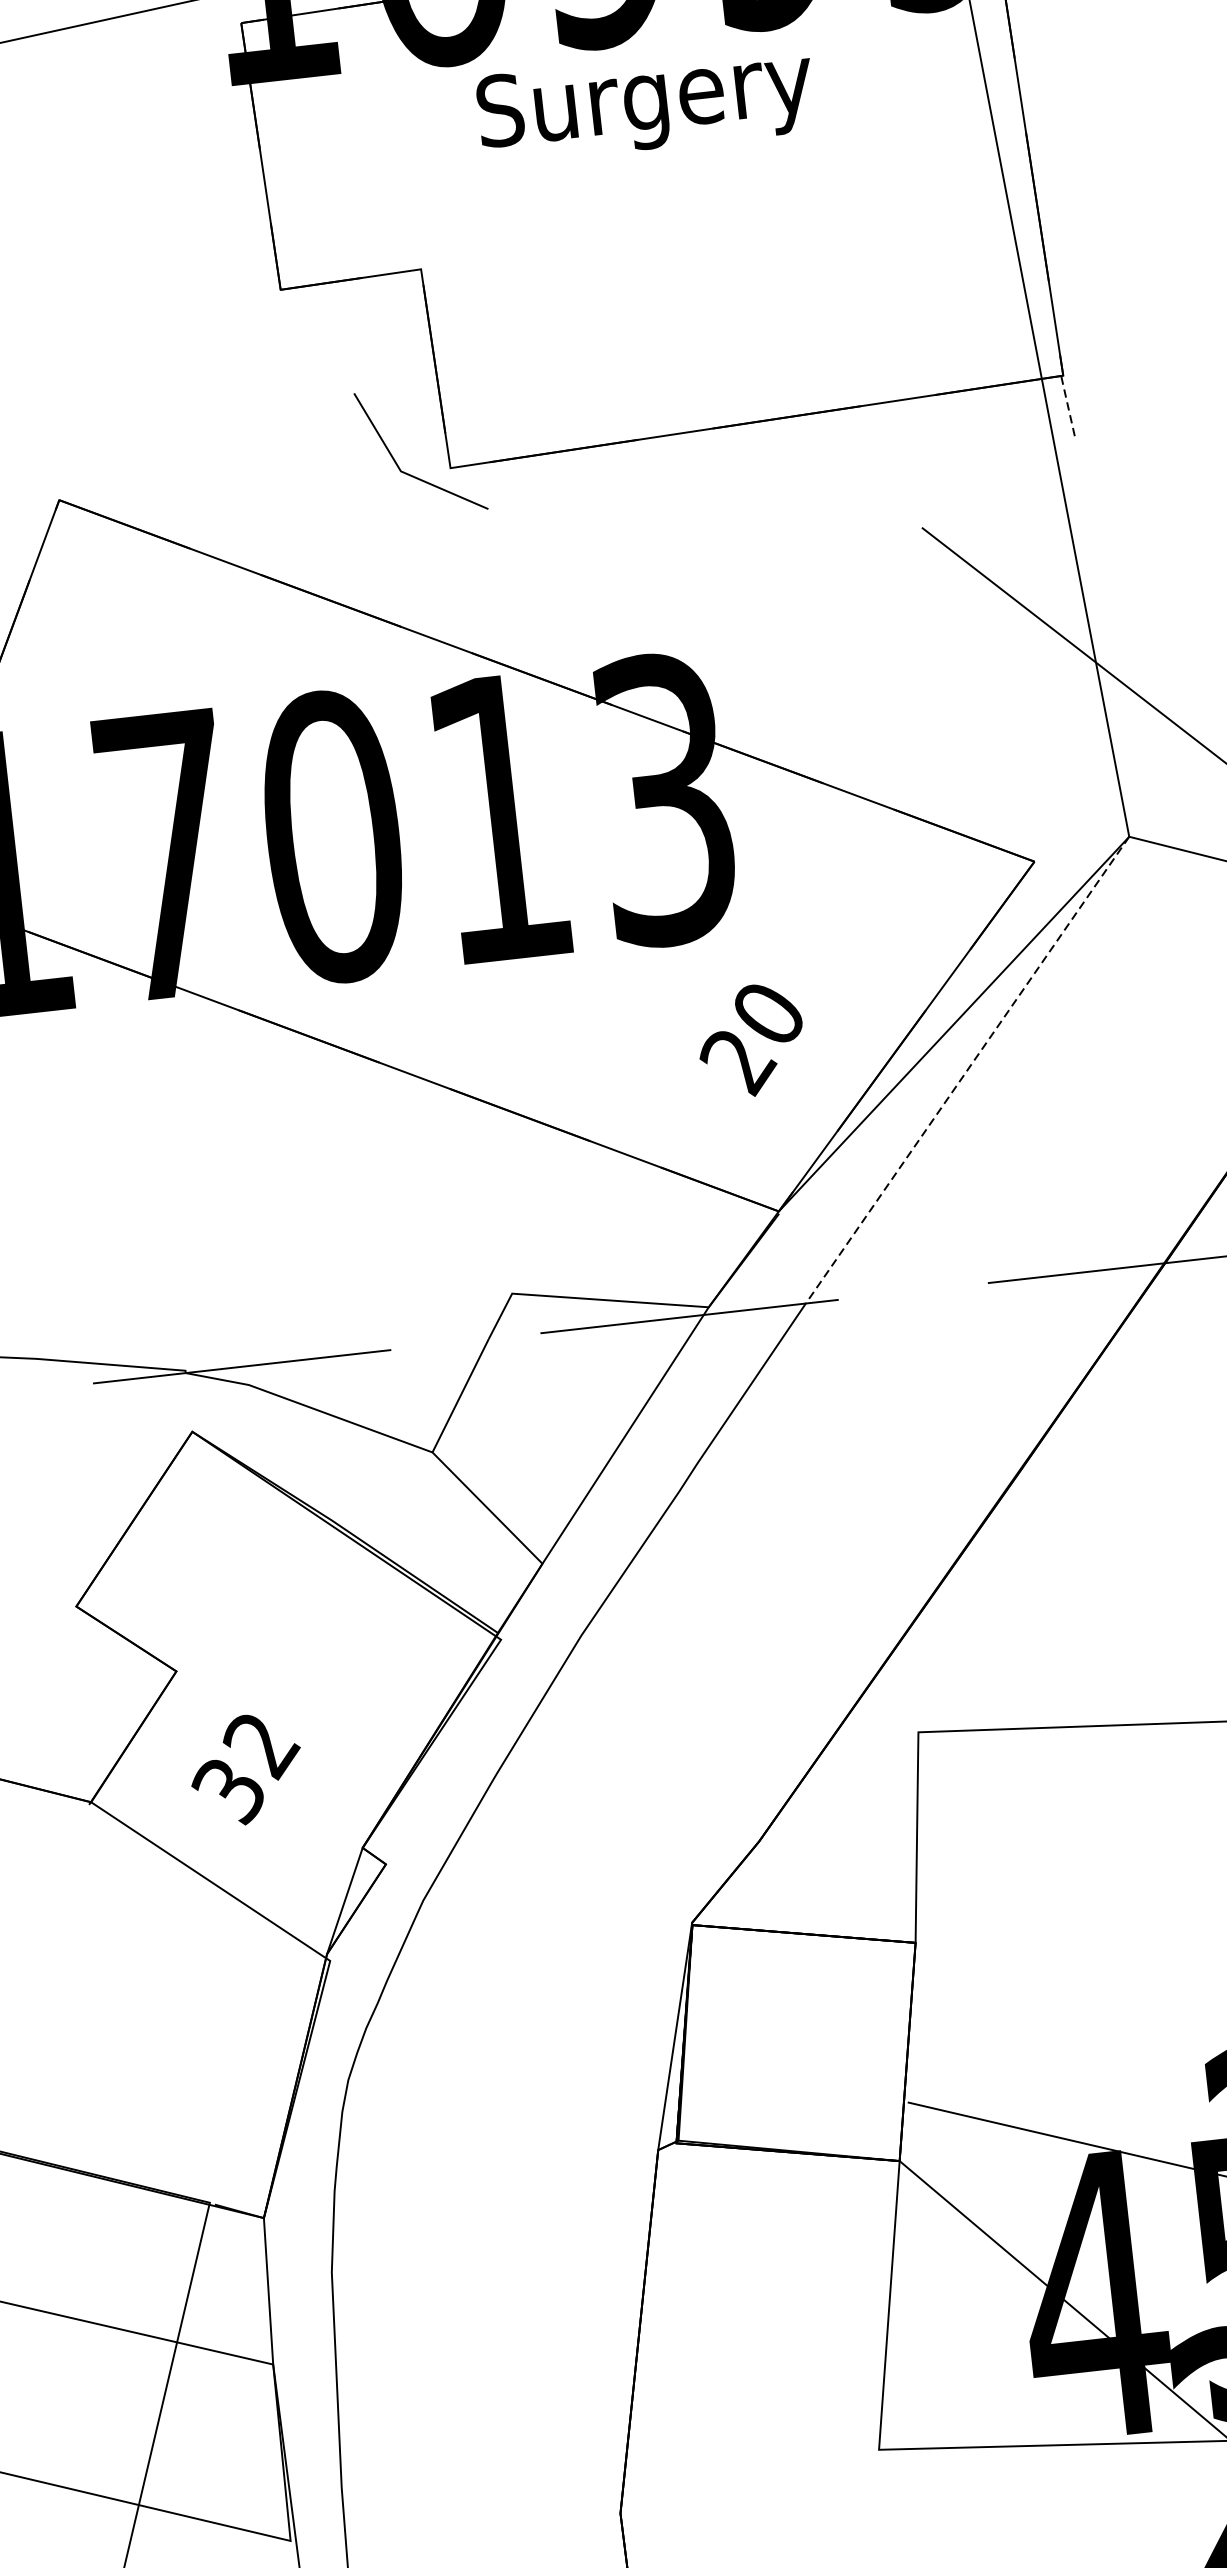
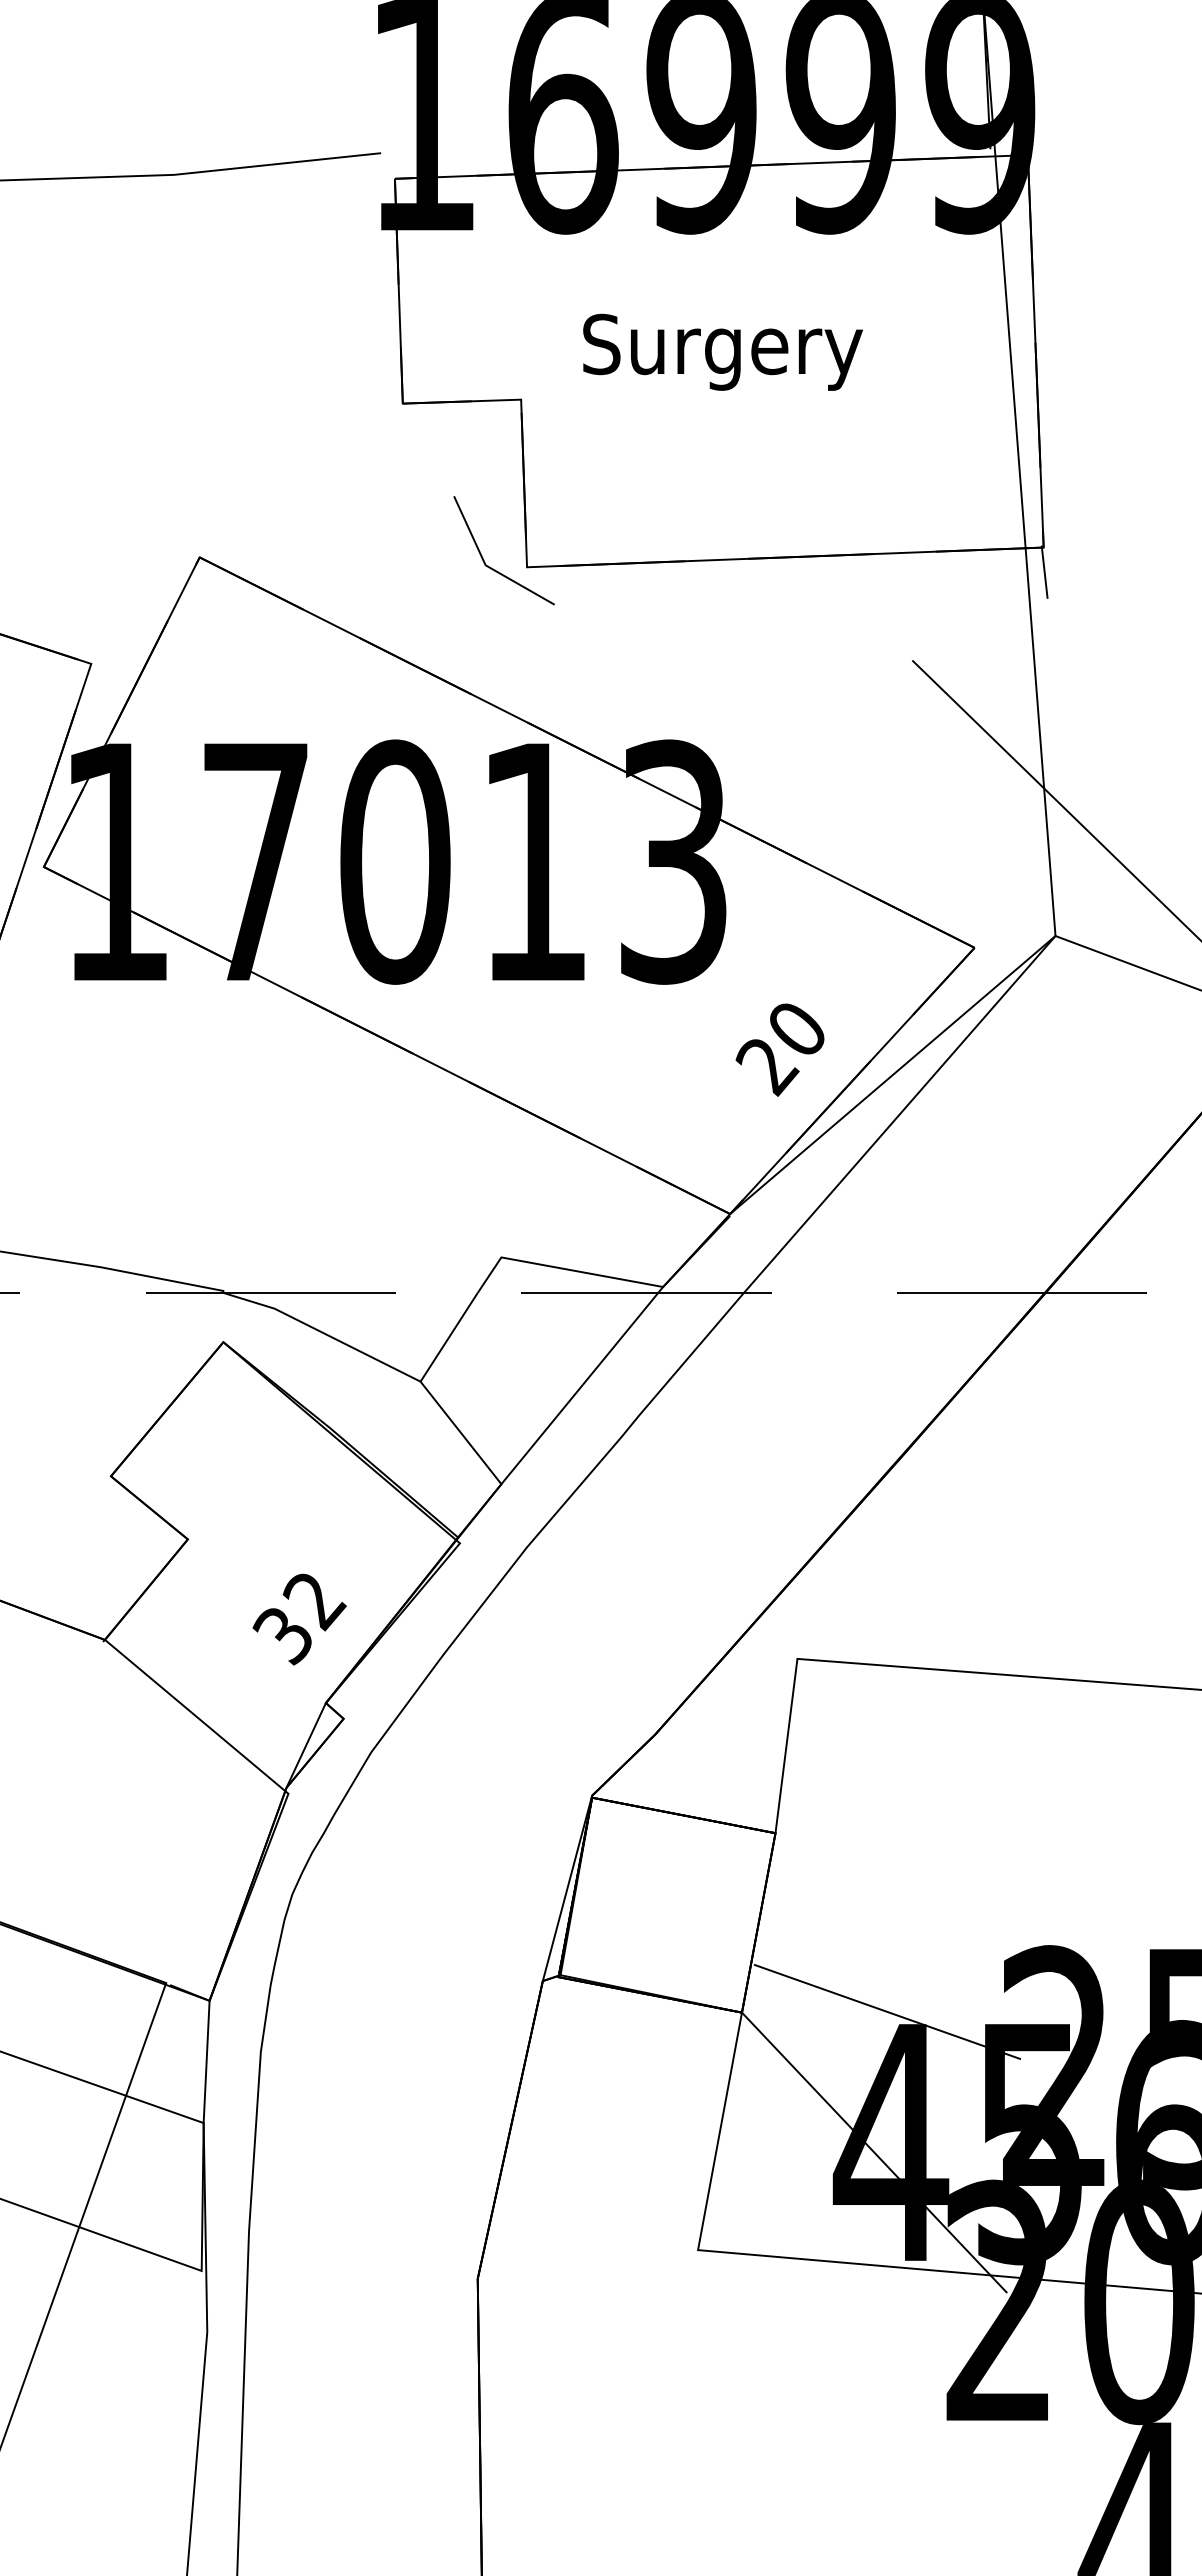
text: (645, 102) -> (722, 351), moved
line: (1067, 405) -> (1044, 572), dashed -> solid
text: (750, 1040) -> (779, 1049), moved
line: (967, 1070) -> (899, 1114), dashed -> solid
text: (246, 1769) -> (299, 1619), moved

